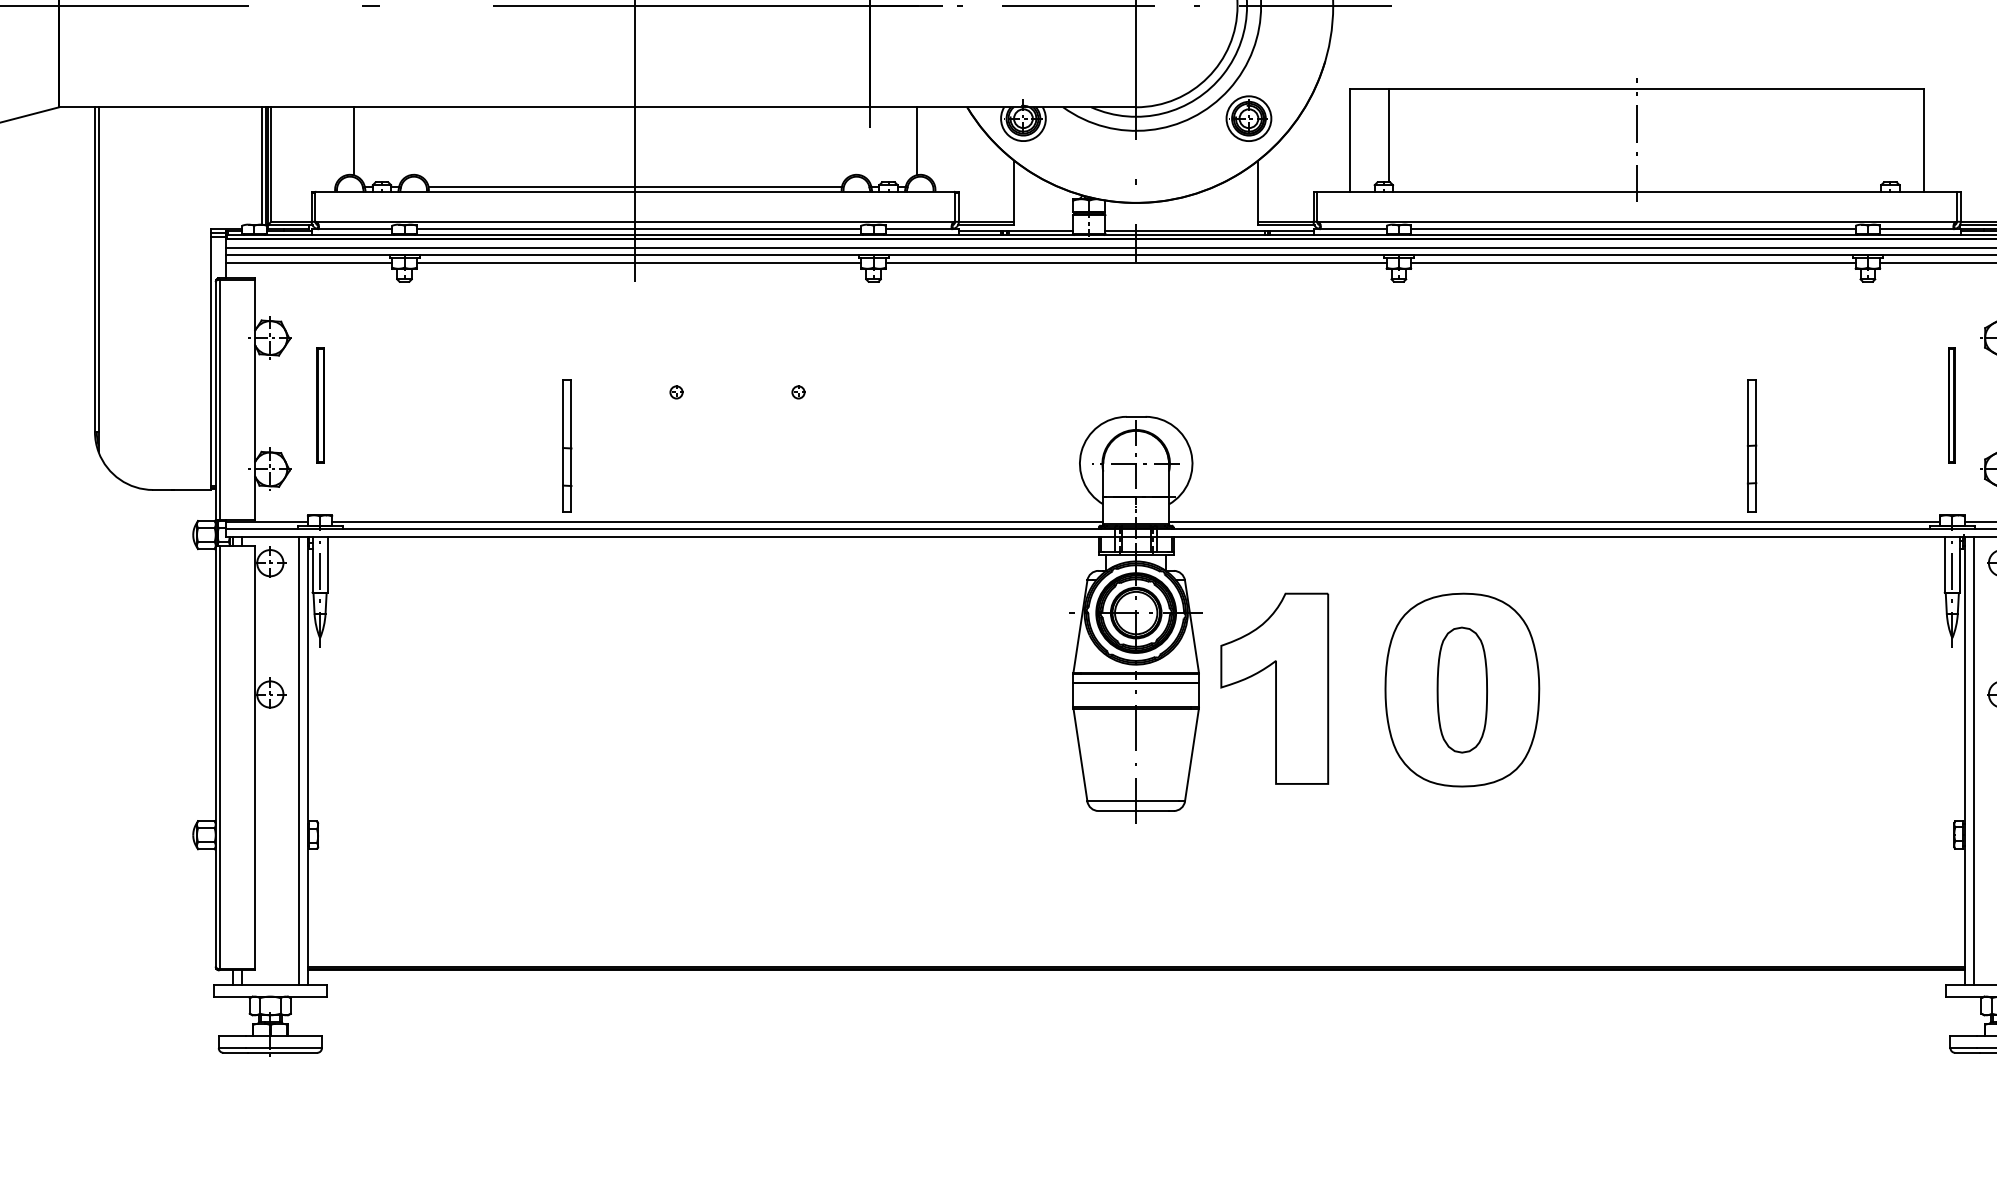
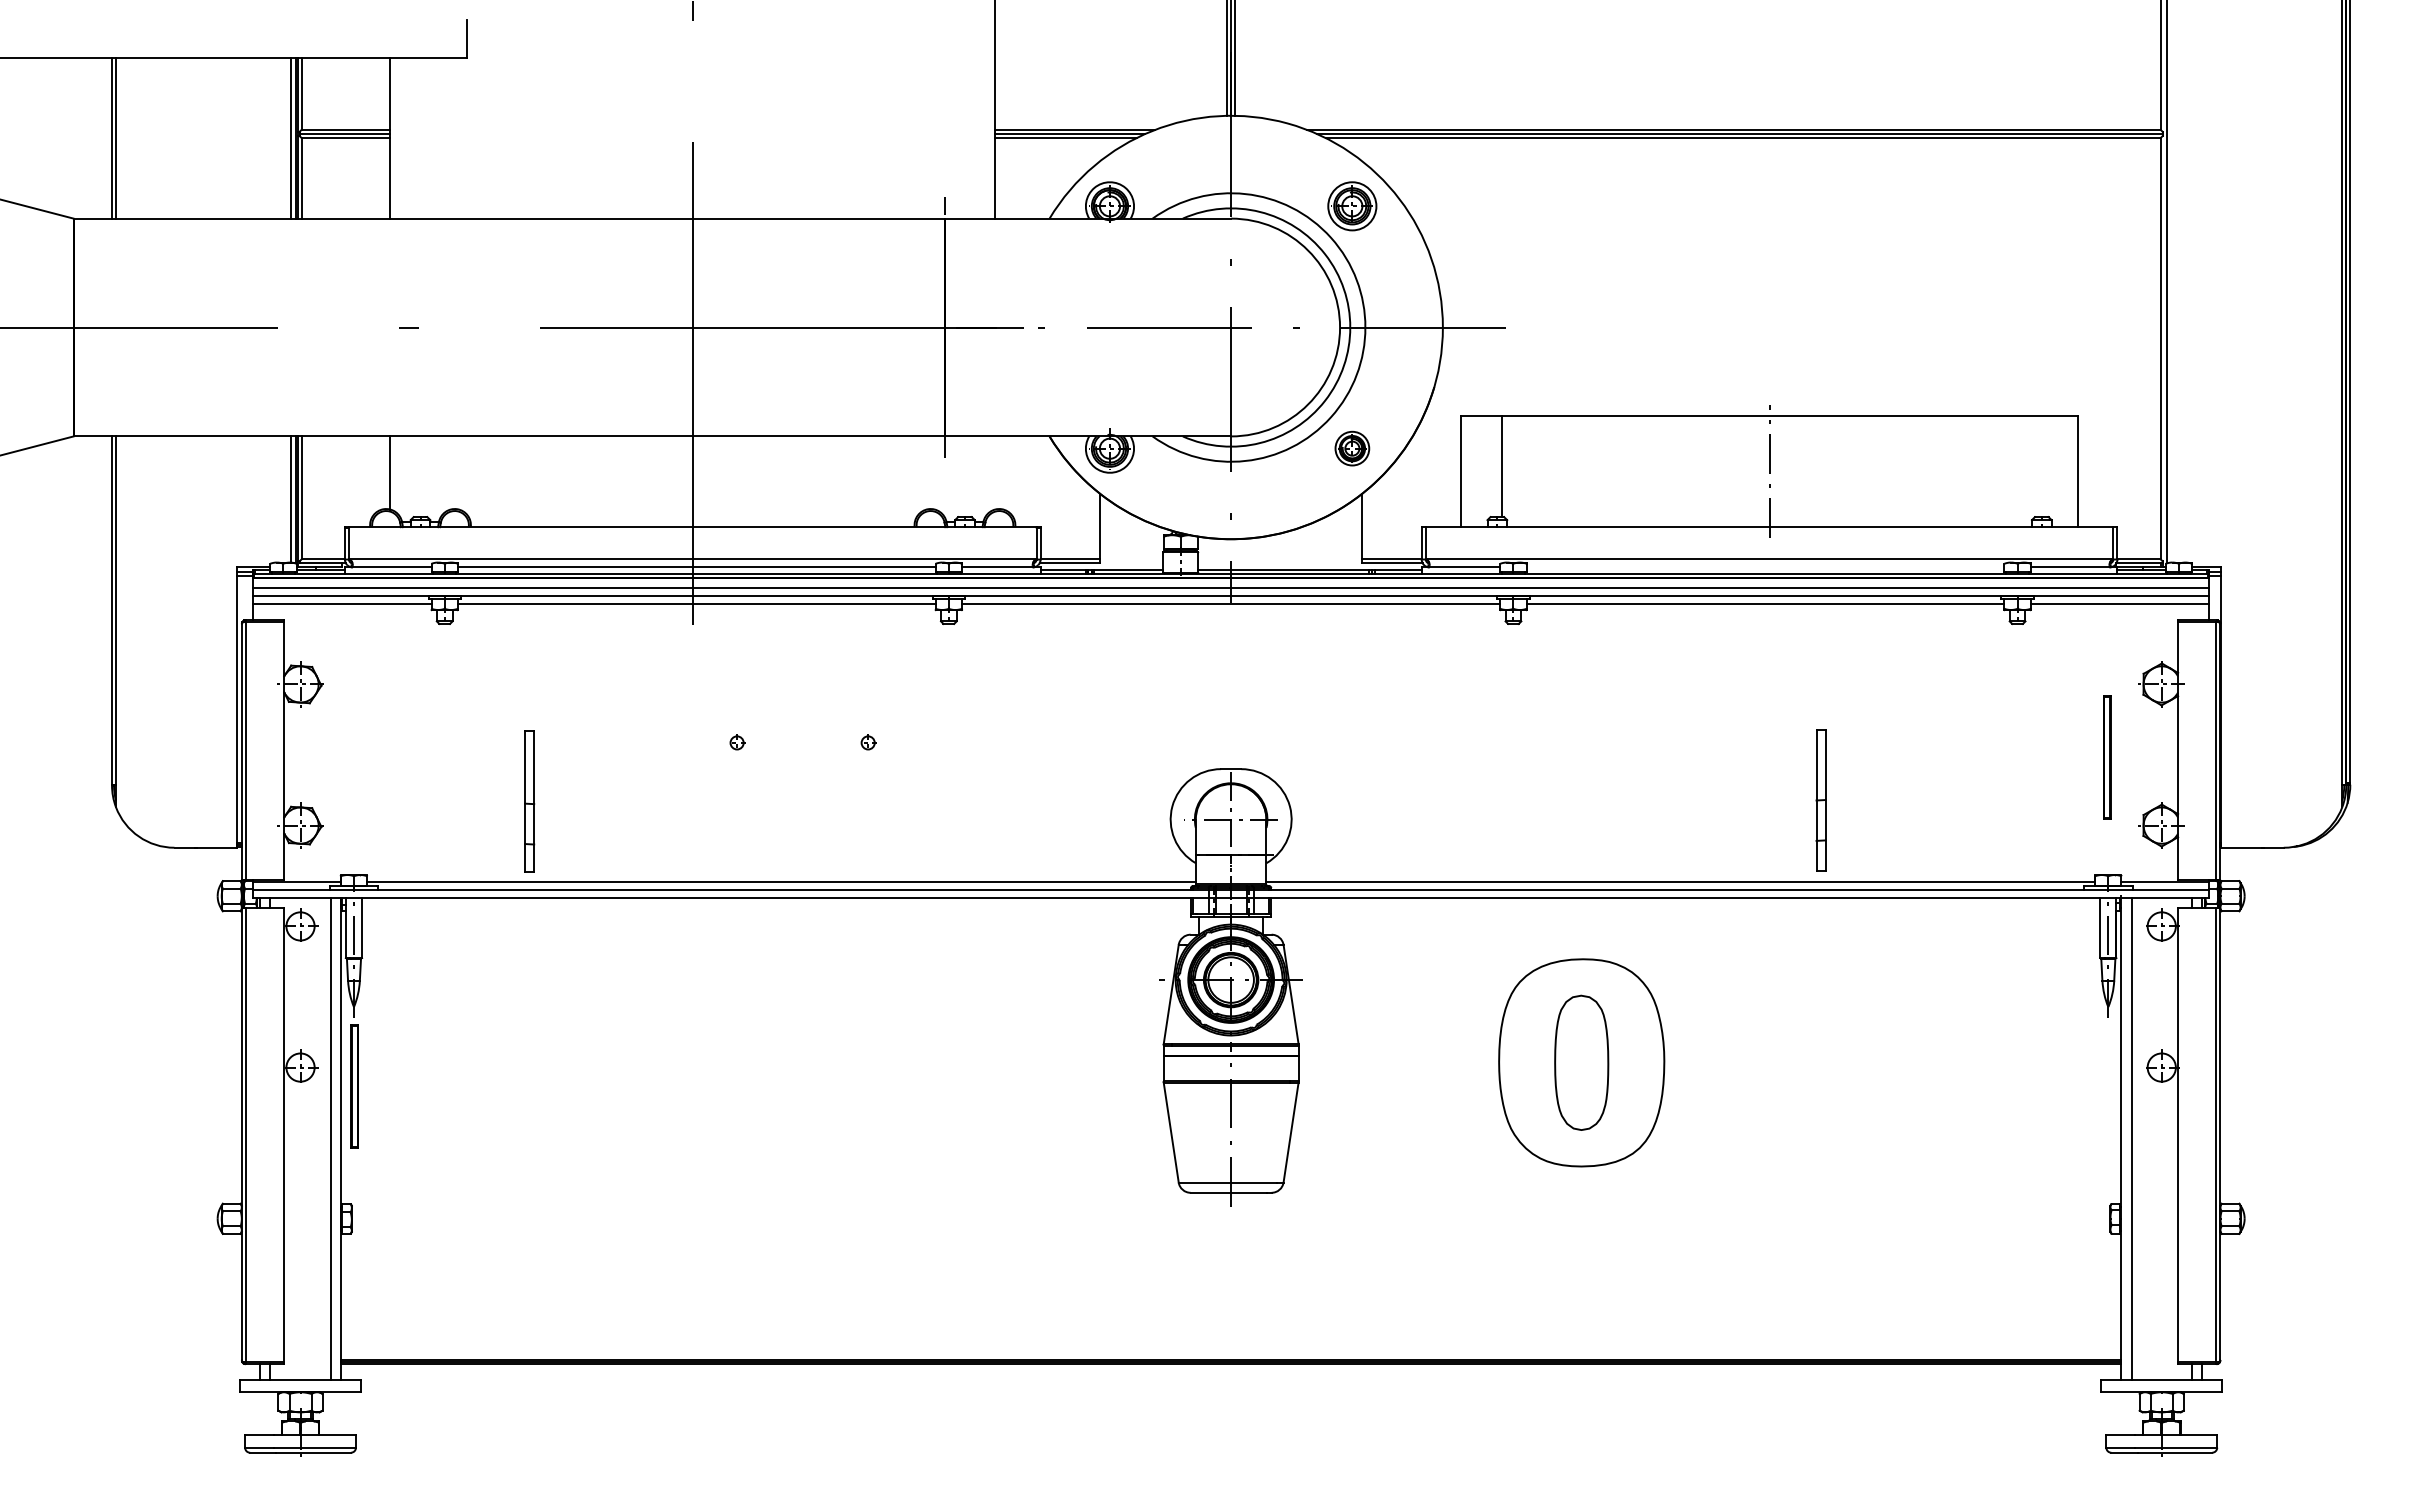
part: (1249, 118) -> (1352, 448), size x0.7
line: (916, 140) -> (995, 472), removed
line: (635, 187) -> (692, 522), removed
line: (1633, 229) -> (1765, 567), removed
part: (320, 406) -> (354, 1086), moved
part: (567, 446) -> (529, 801), moved
part: (1751, 446) -> (1820, 800), moved
part: (1274, 688) -> (1379, 1061), removed

